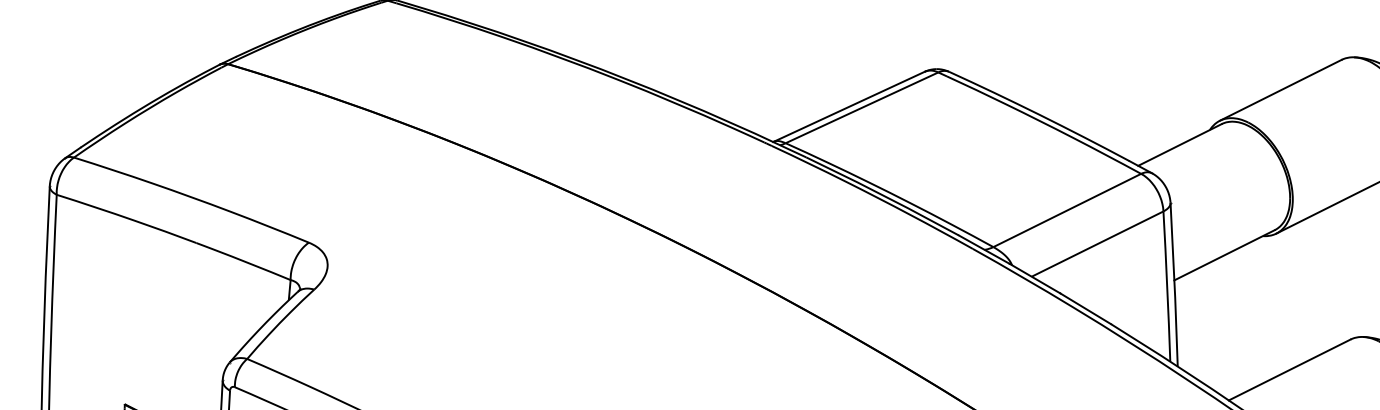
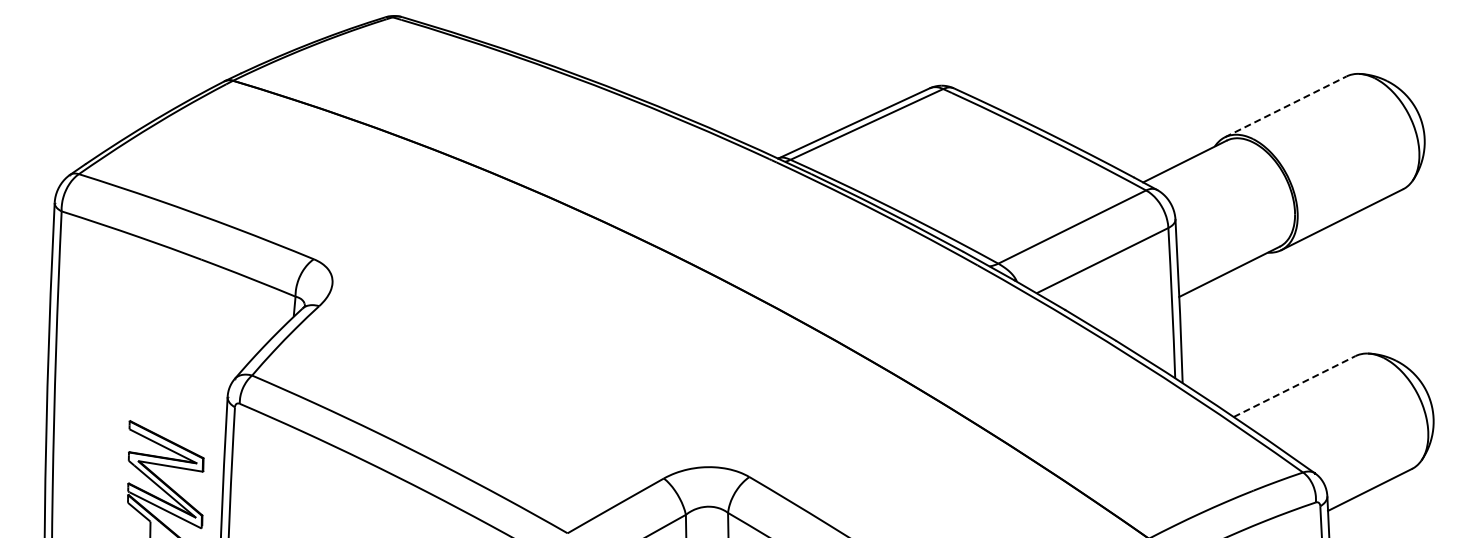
line: (1281, 89) -> (1286, 106), solid -> dashed
line: (1290, 369) -> (1295, 386), solid -> dashed

